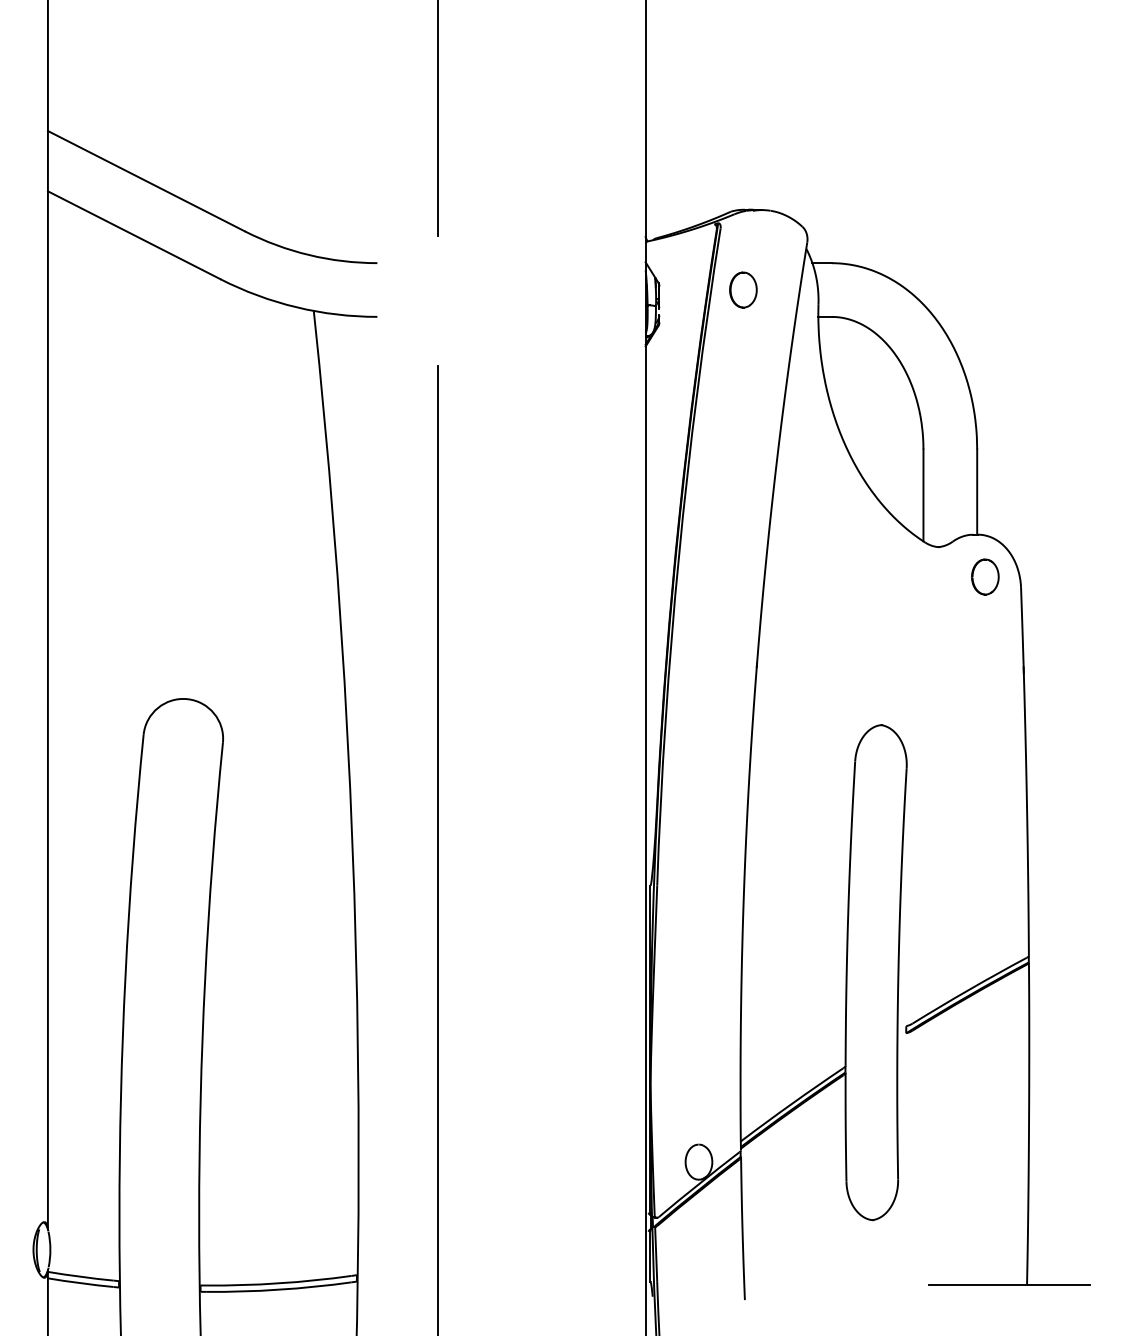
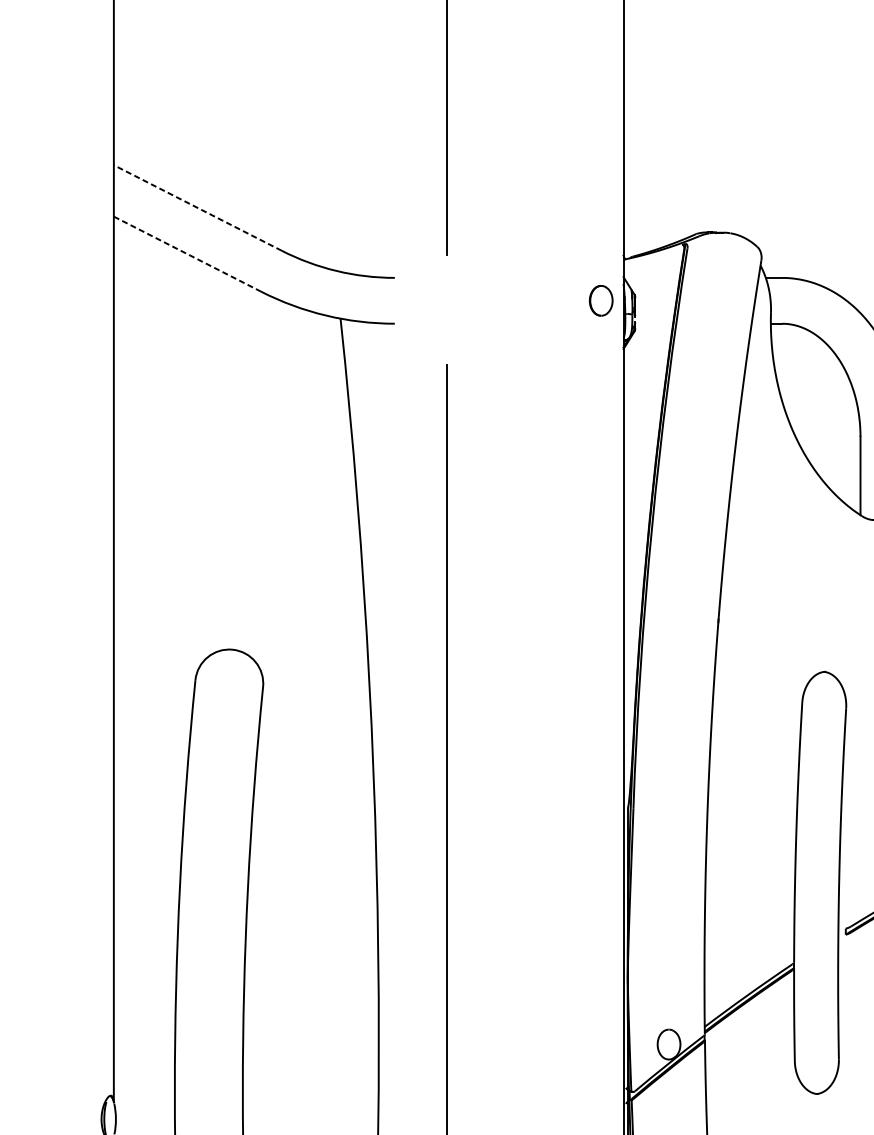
line: (145, 180) -> (197, 207), solid -> dashed
line: (134, 235) -> (187, 254), solid -> dashed
part: (743, 289) -> (601, 300), moved

